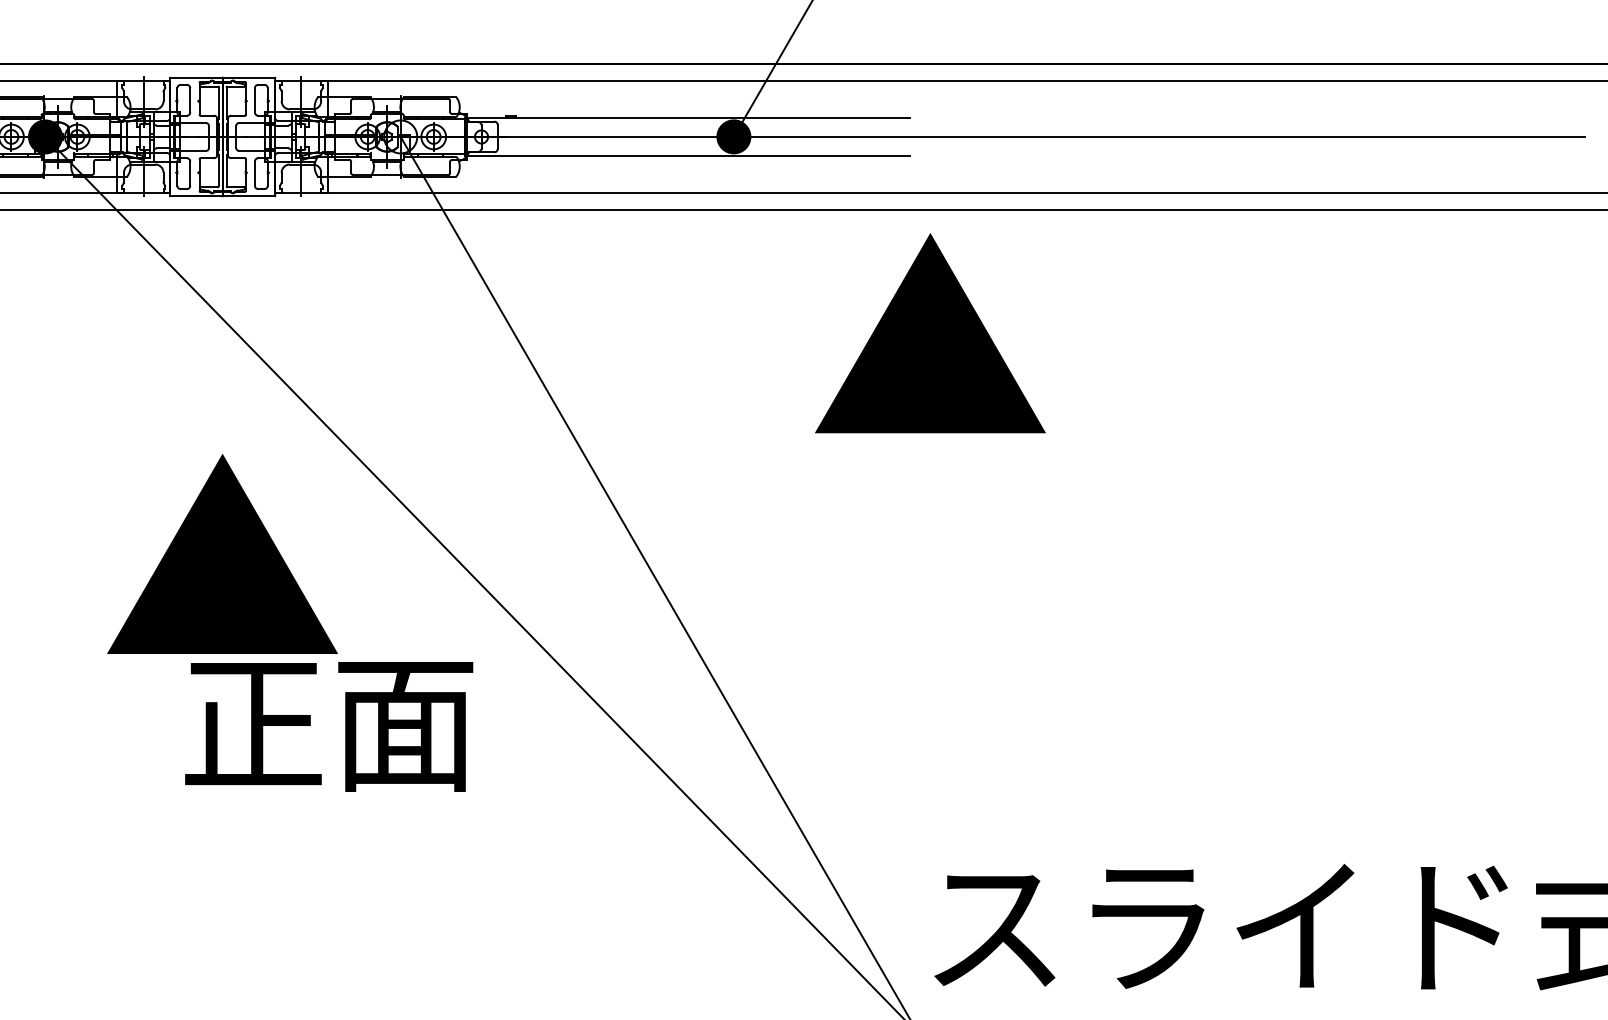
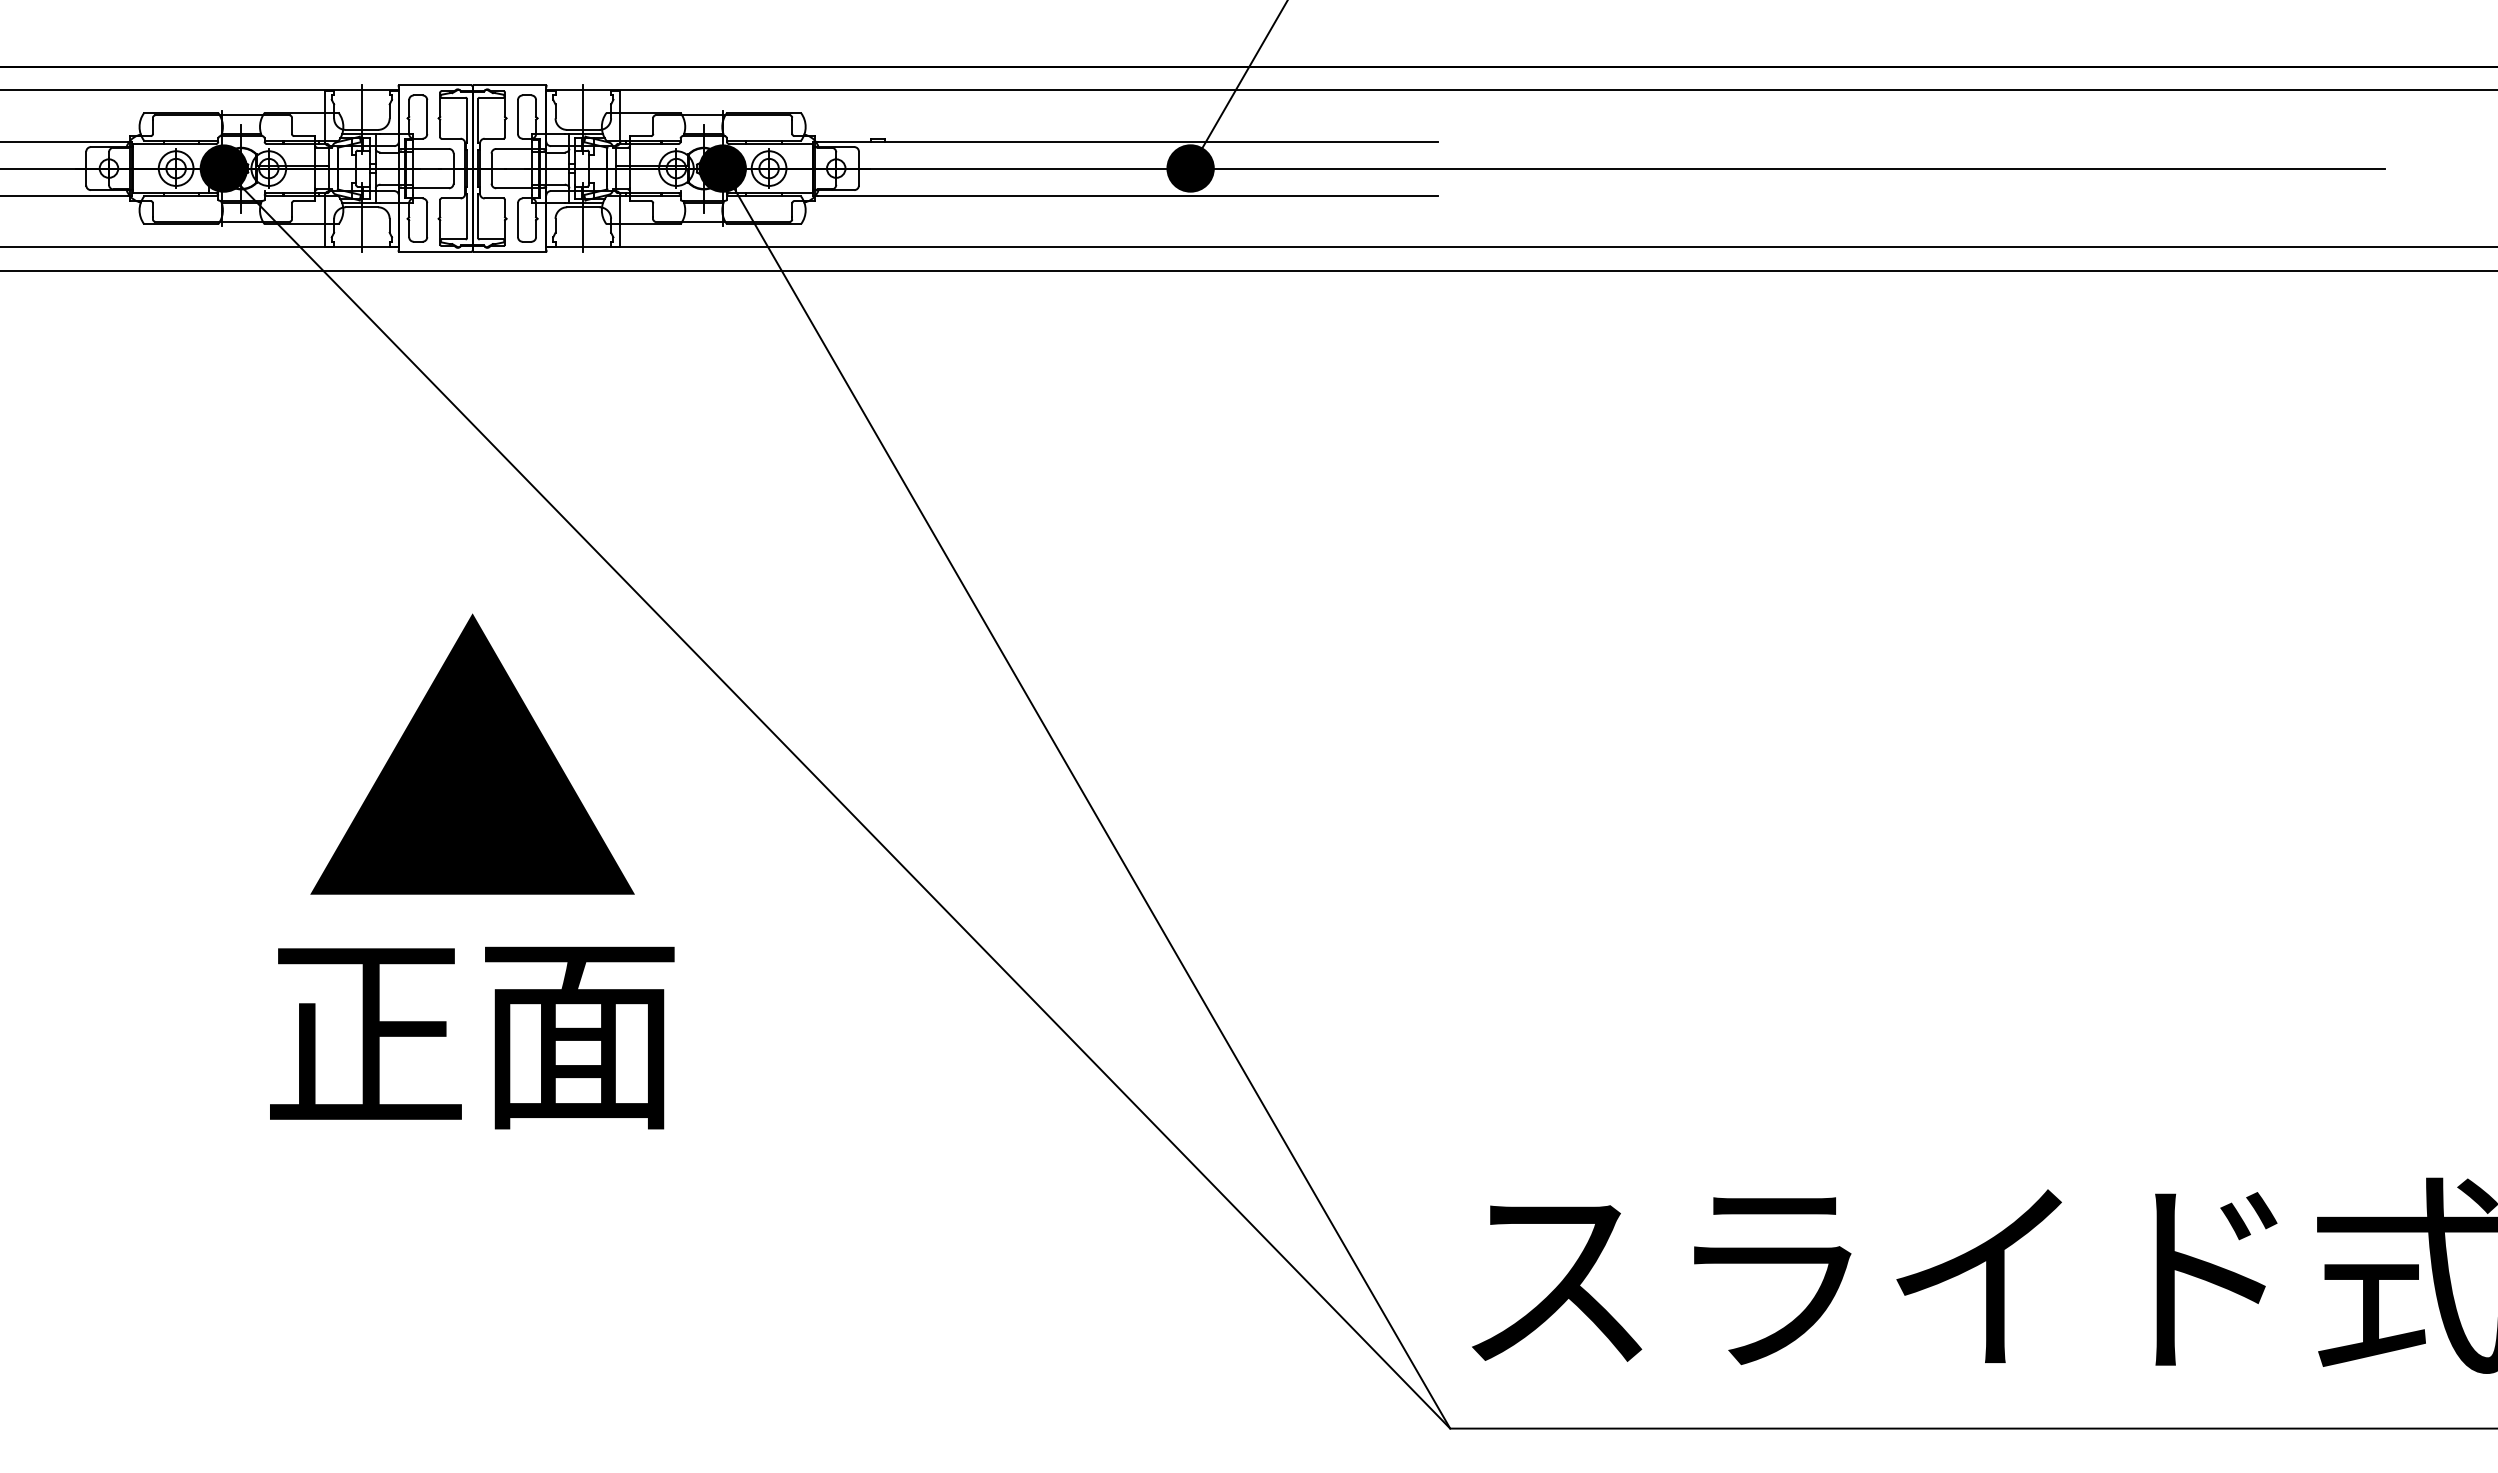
fill: (400, 136) -> (722, 168), added
part: (930, 332) -> (1466, 443), removed
text: (329, 726) -> (472, 1037), moved

